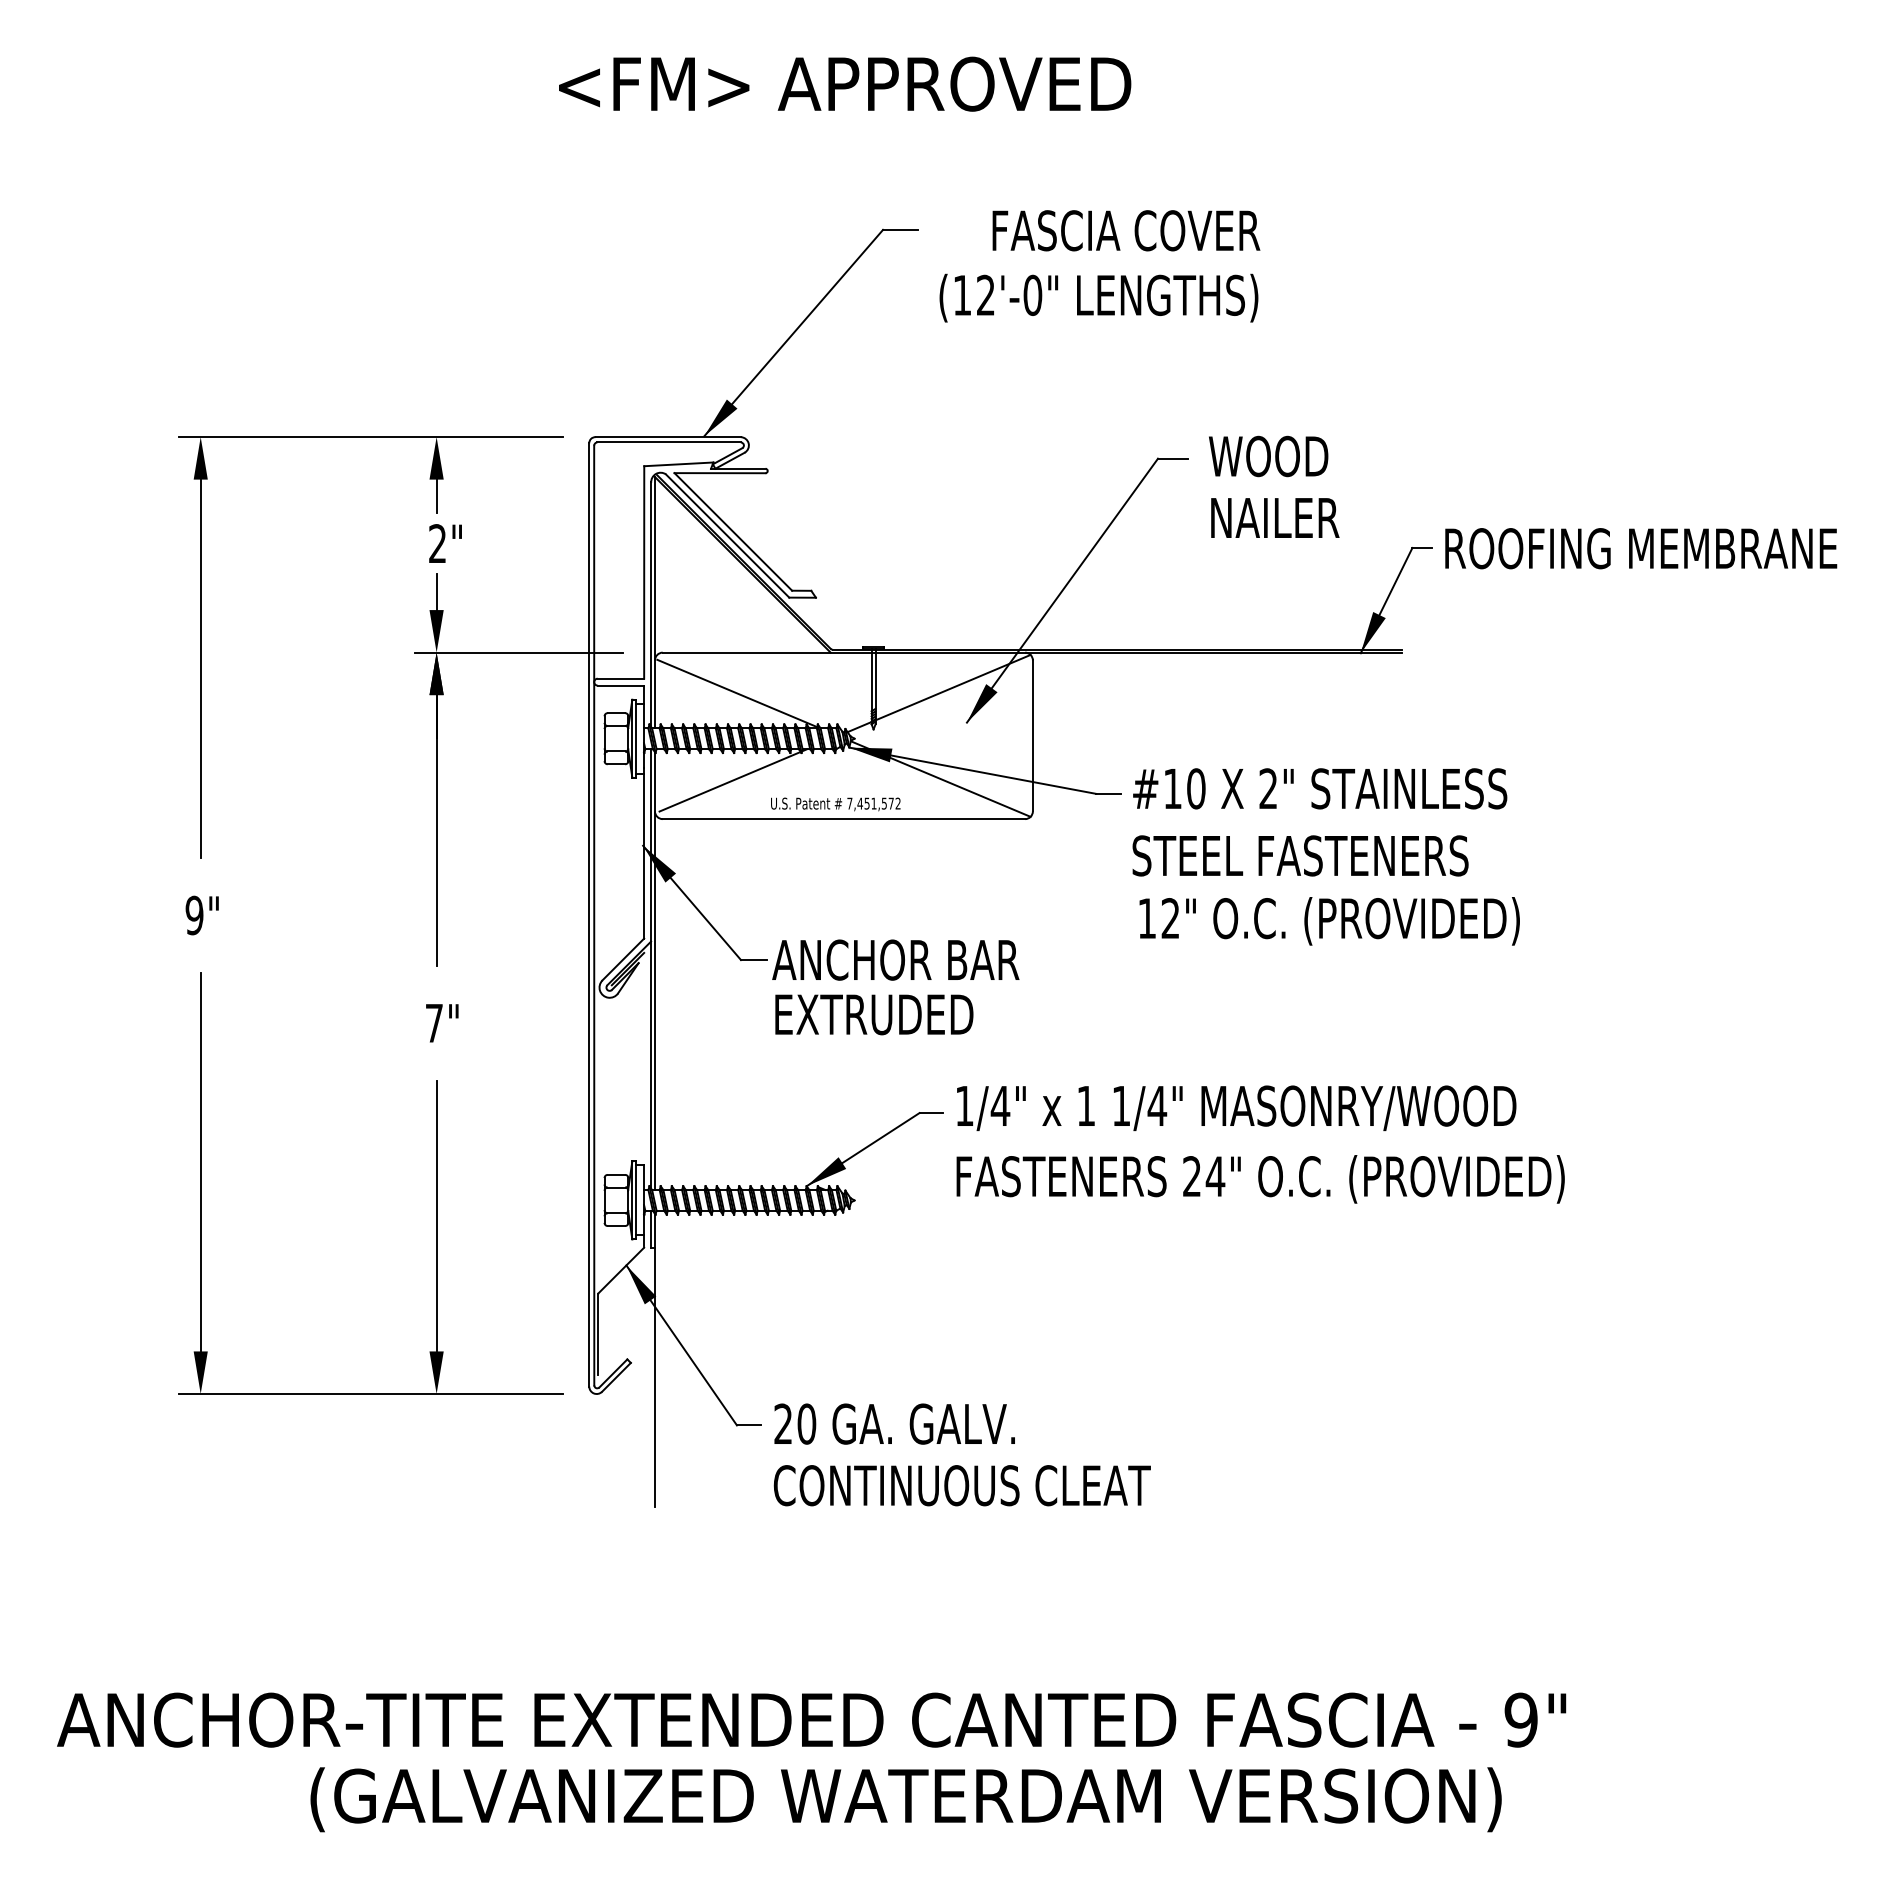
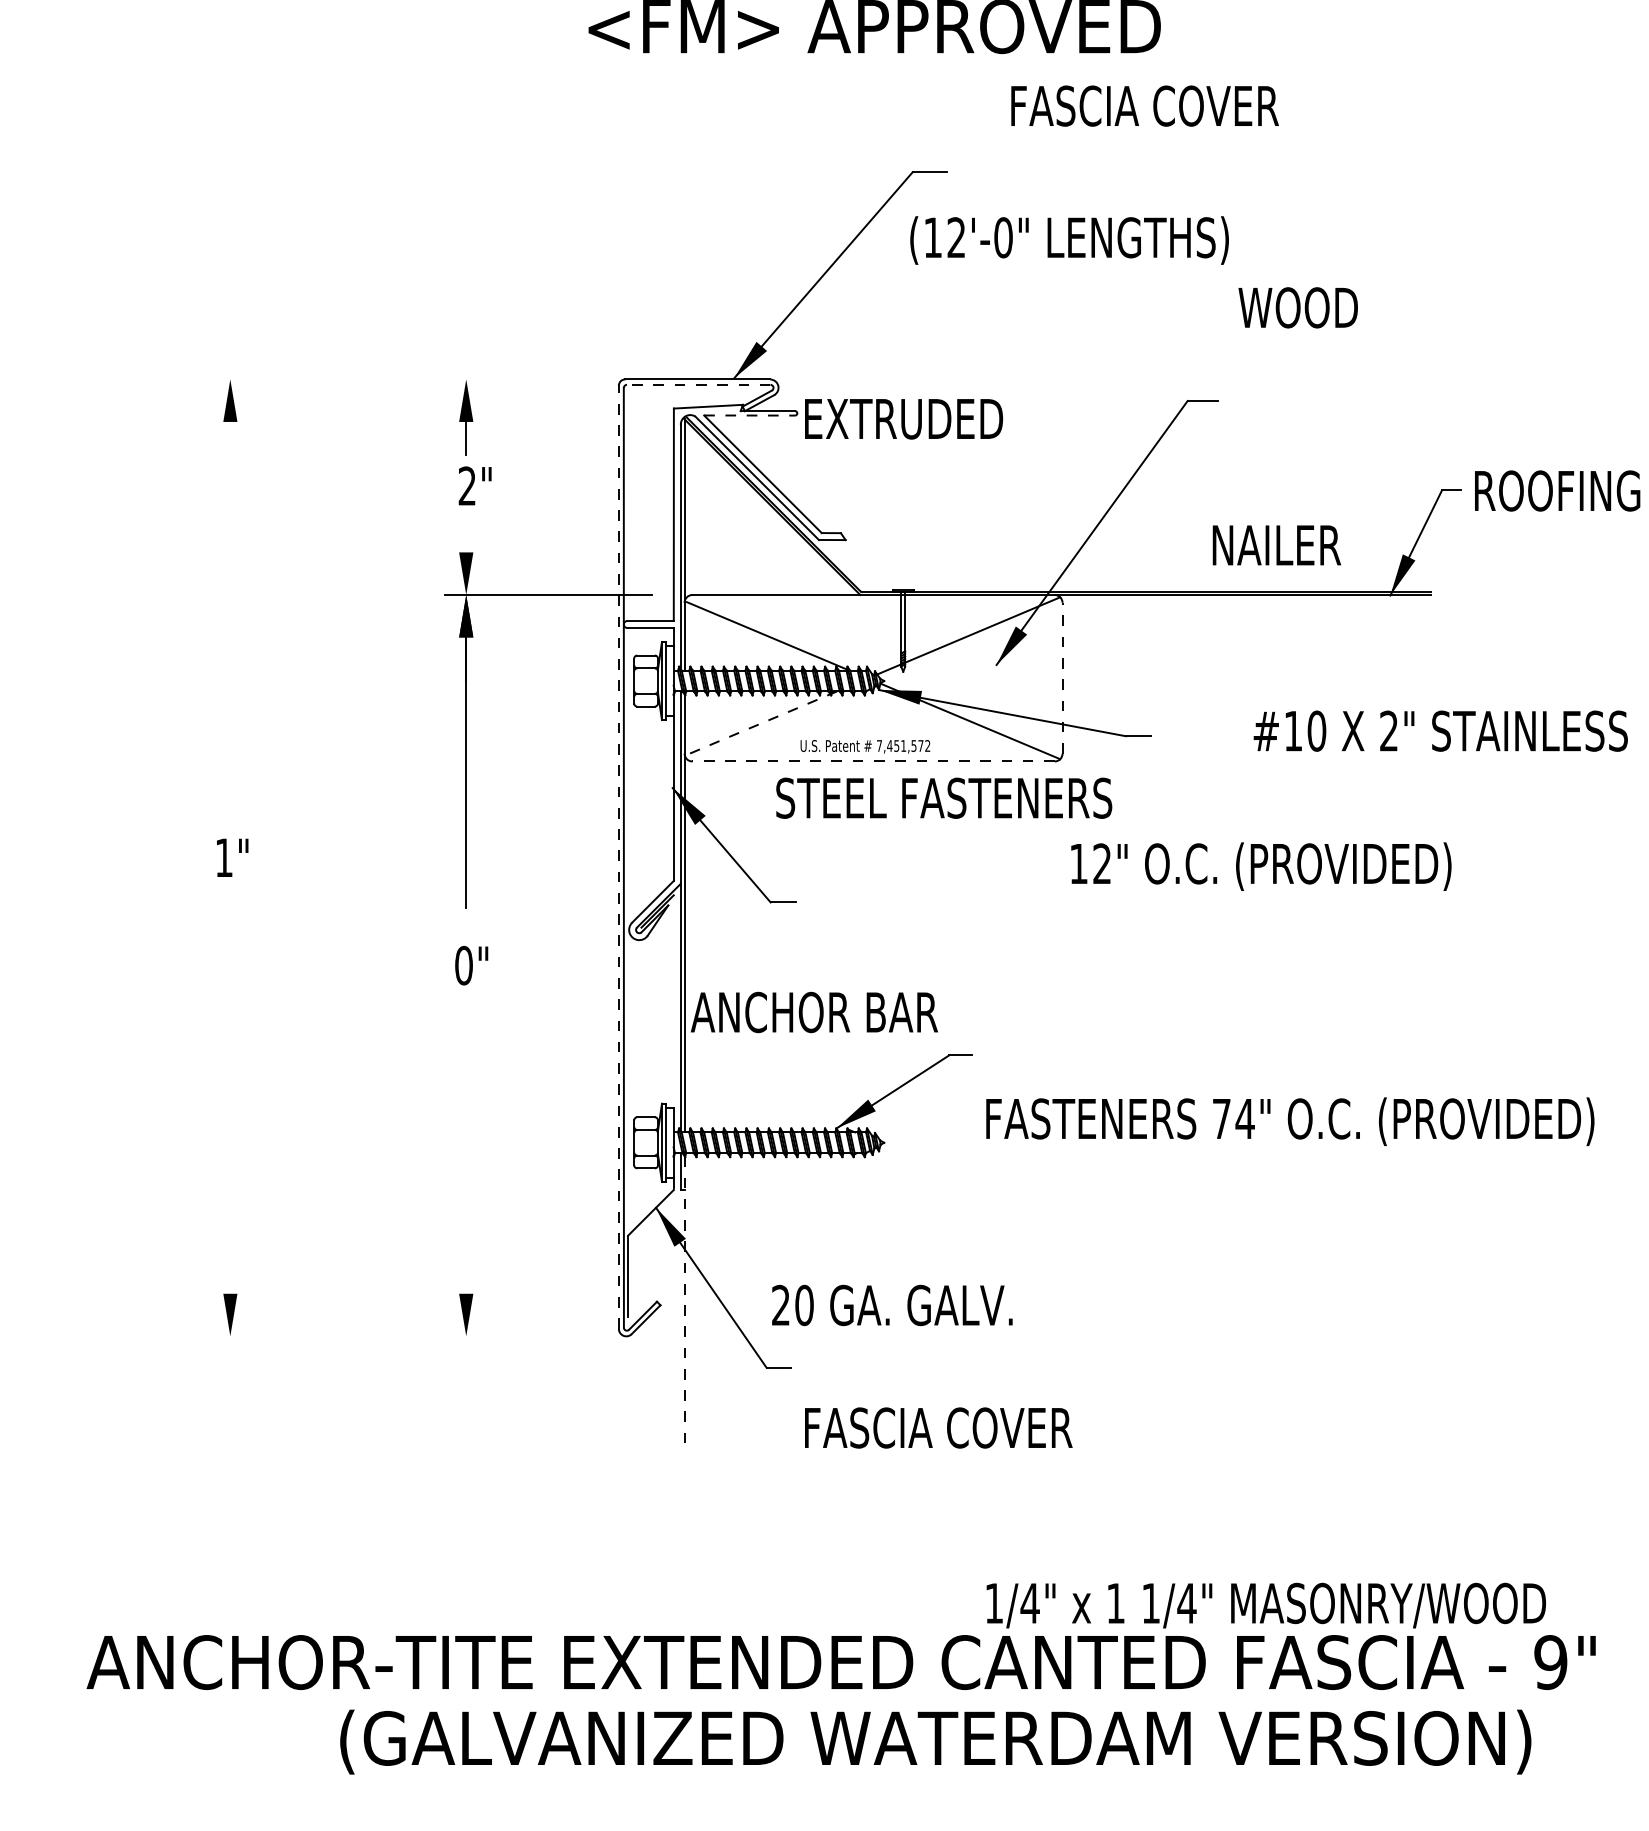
text: (1126, 230) -> (1145, 105), moved
text: (1098, 297) -> (1069, 239), moved
line: (370, 437) -> (400, 379), removed
line: (669, 442) -> (699, 384), solid -> dashed
text: (1268, 456) -> (1298, 307), moved
line: (720, 473) -> (750, 415), solid -> dashed
text: (1275, 517) -> (1277, 544), moved
line: (436, 592) -> (466, 534), removed
line: (200, 668) -> (230, 610), removed
line: (1032, 735) -> (1062, 677), solid -> dashed
line: (733, 780) -> (763, 722), solid -> dashed
text: (1320, 788) -> (1441, 730), moved
line: (843, 819) -> (873, 761), solid -> dashed
text: (1300, 855) -> (944, 797), moved
line: (589, 914) -> (619, 856), solid -> dashed
text: (194, 915) -> (224, 857), 9" -> 1"
text: (1329, 921) -> (1261, 866), moved
text: (895, 959) -> (814, 1011), moved
text: (874, 1014) -> (904, 418), moved
text: (434, 1023) -> (464, 965), 7" -> 0"
text: (1236, 1108) -> (1266, 1605), moved
line: (200, 1161) -> (230, 1103), removed
text: (1191, 1176) -> (1221, 1118), 24" -> 74"
line: (436, 1215) -> (466, 1157), removed
line: (655, 1360) -> (685, 1302), solid -> dashed
line: (370, 1393) -> (400, 1335), removed
text: (894, 1423) -> (892, 1304), moved
text: (961, 1485) -> (991, 1427), CONTINUOUS CLEAT -> FASCIA COVER

